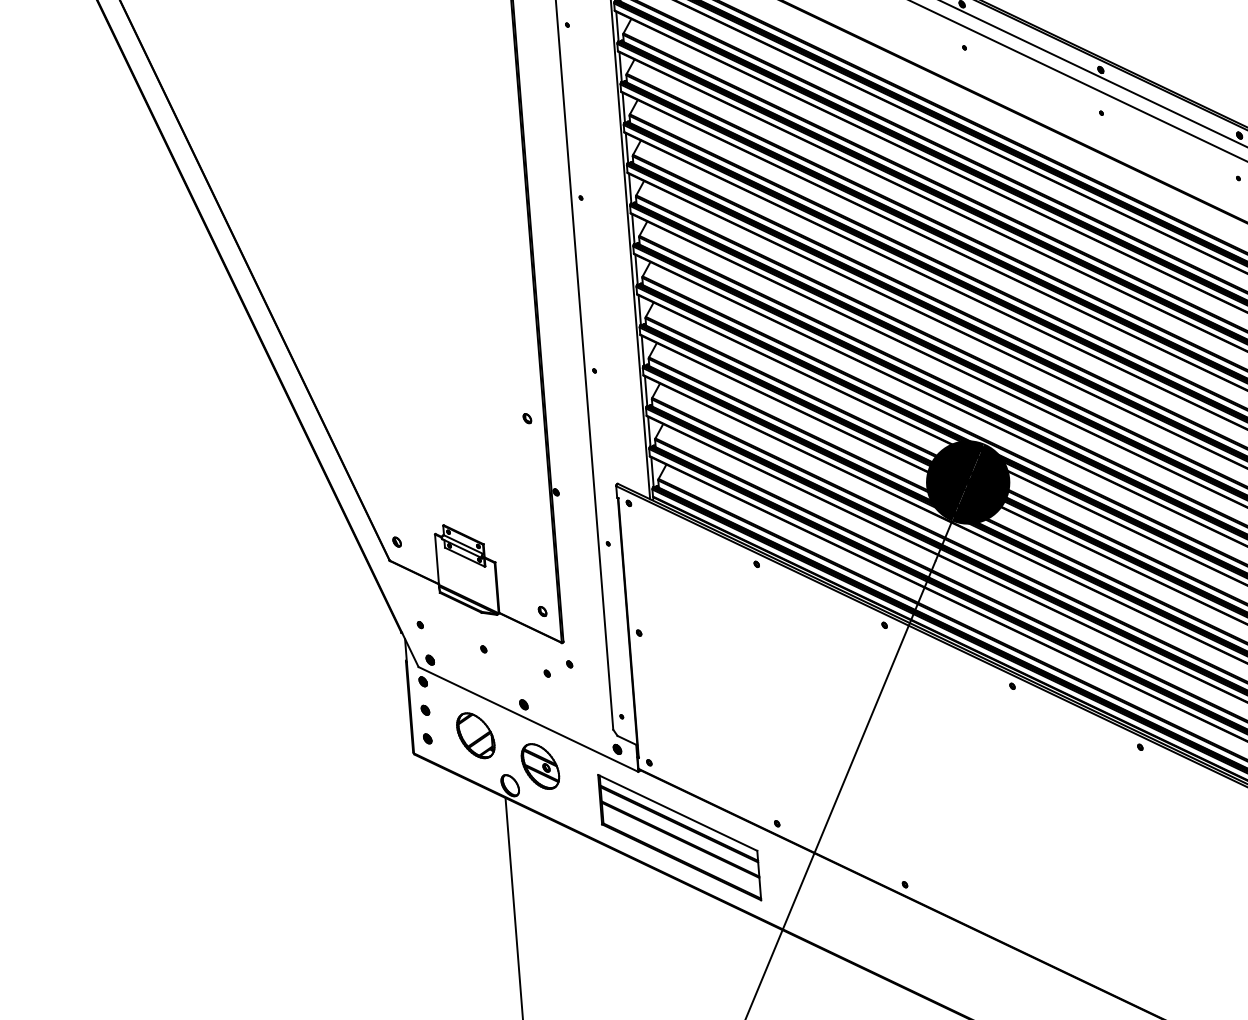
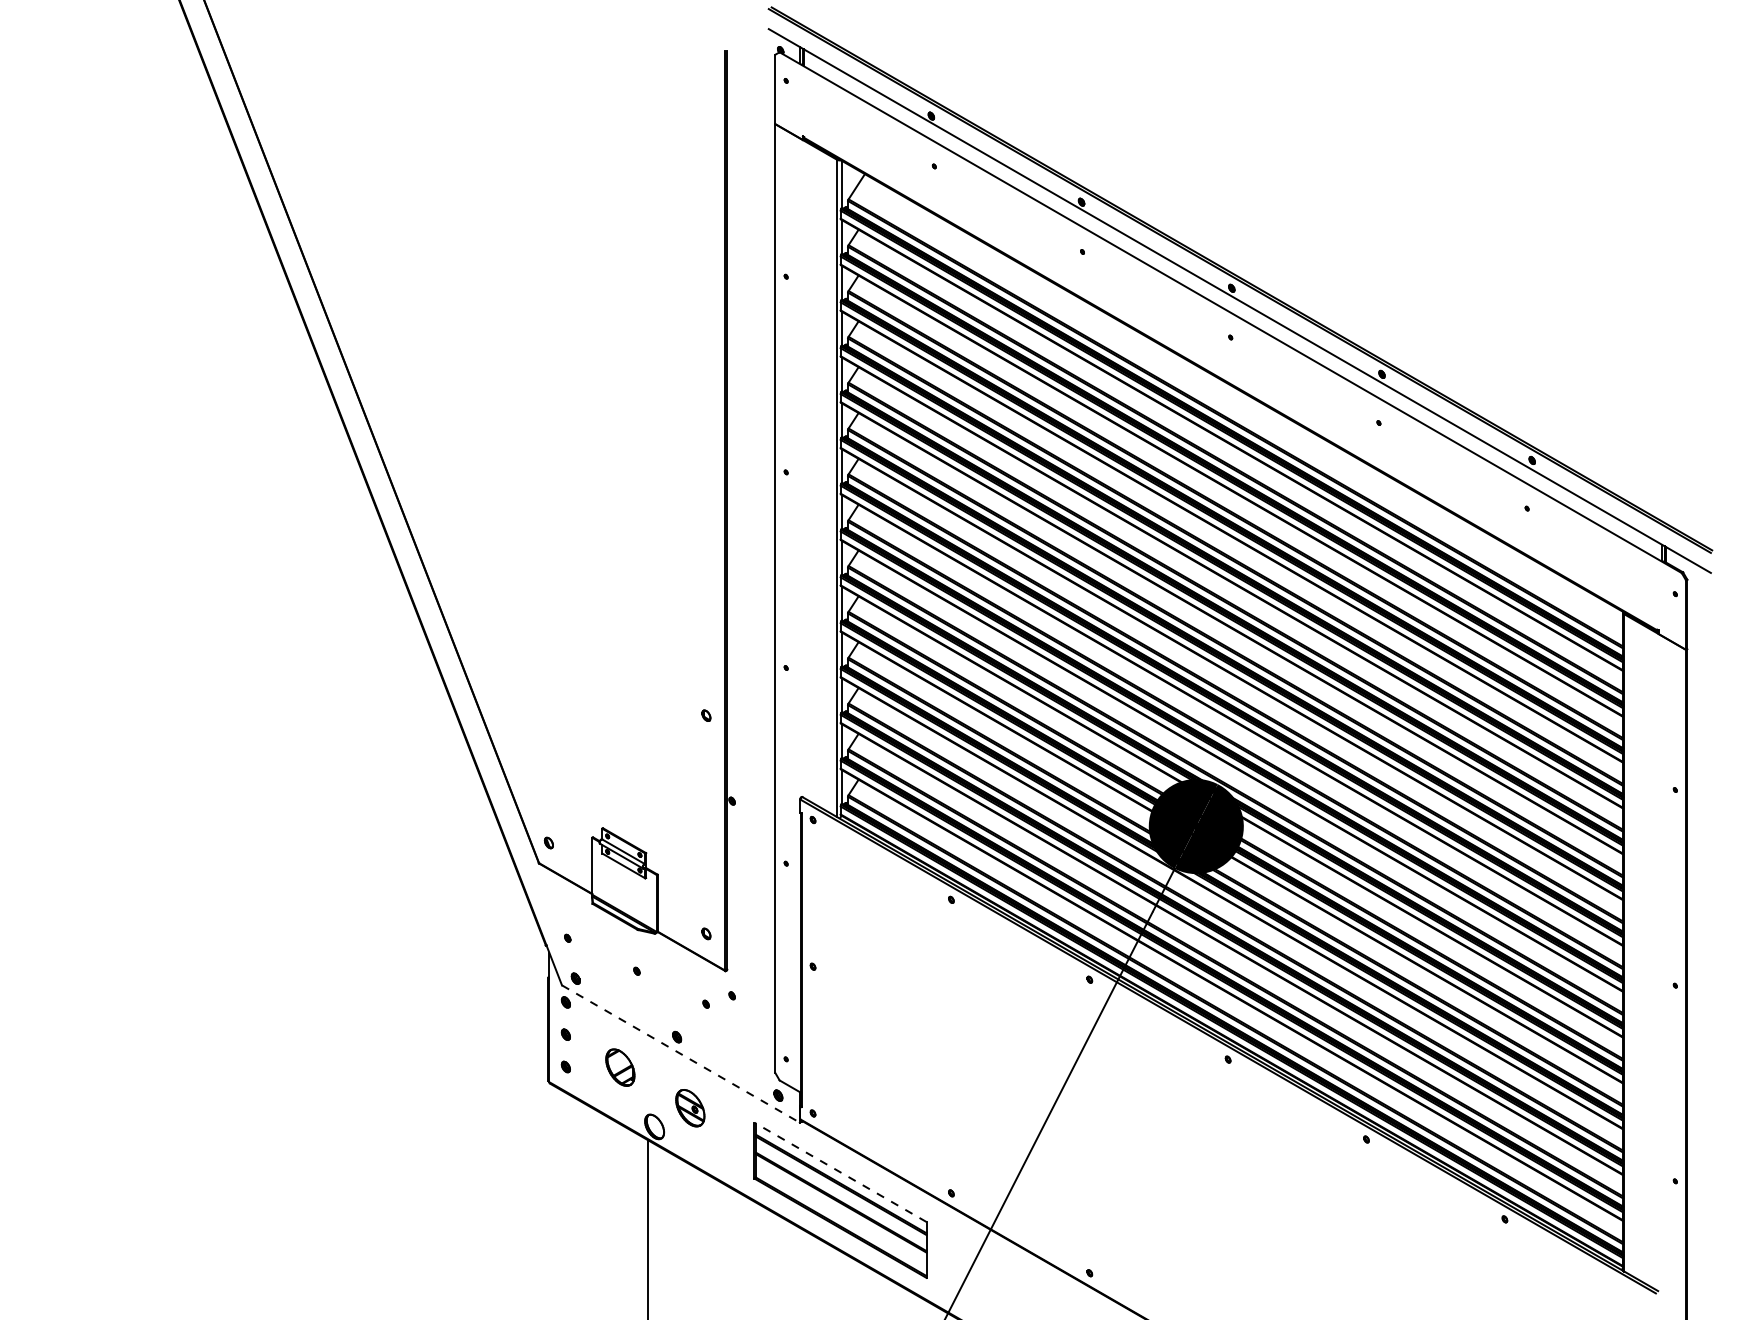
line: (528, 719) -> (681, 1054), solid -> dashed
part: (475, 735) -> (620, 1067), size x0.7
part: (540, 766) -> (690, 1108), size x0.7
line: (677, 813) -> (840, 1172), solid -> dashed

